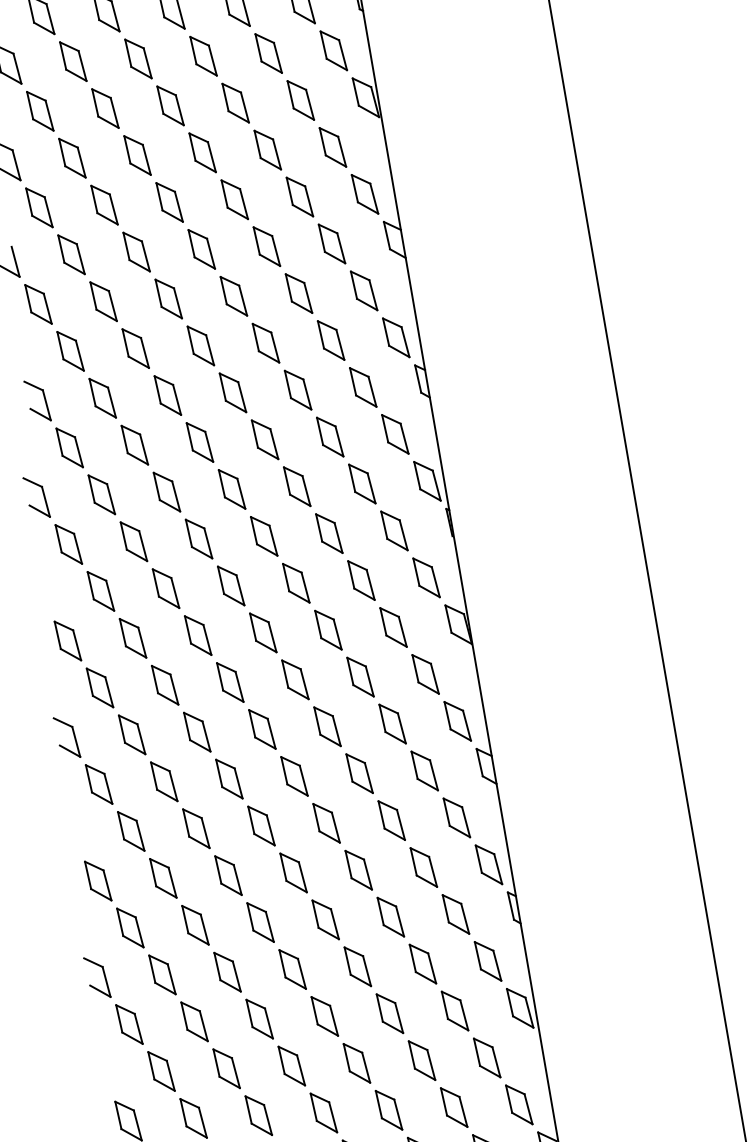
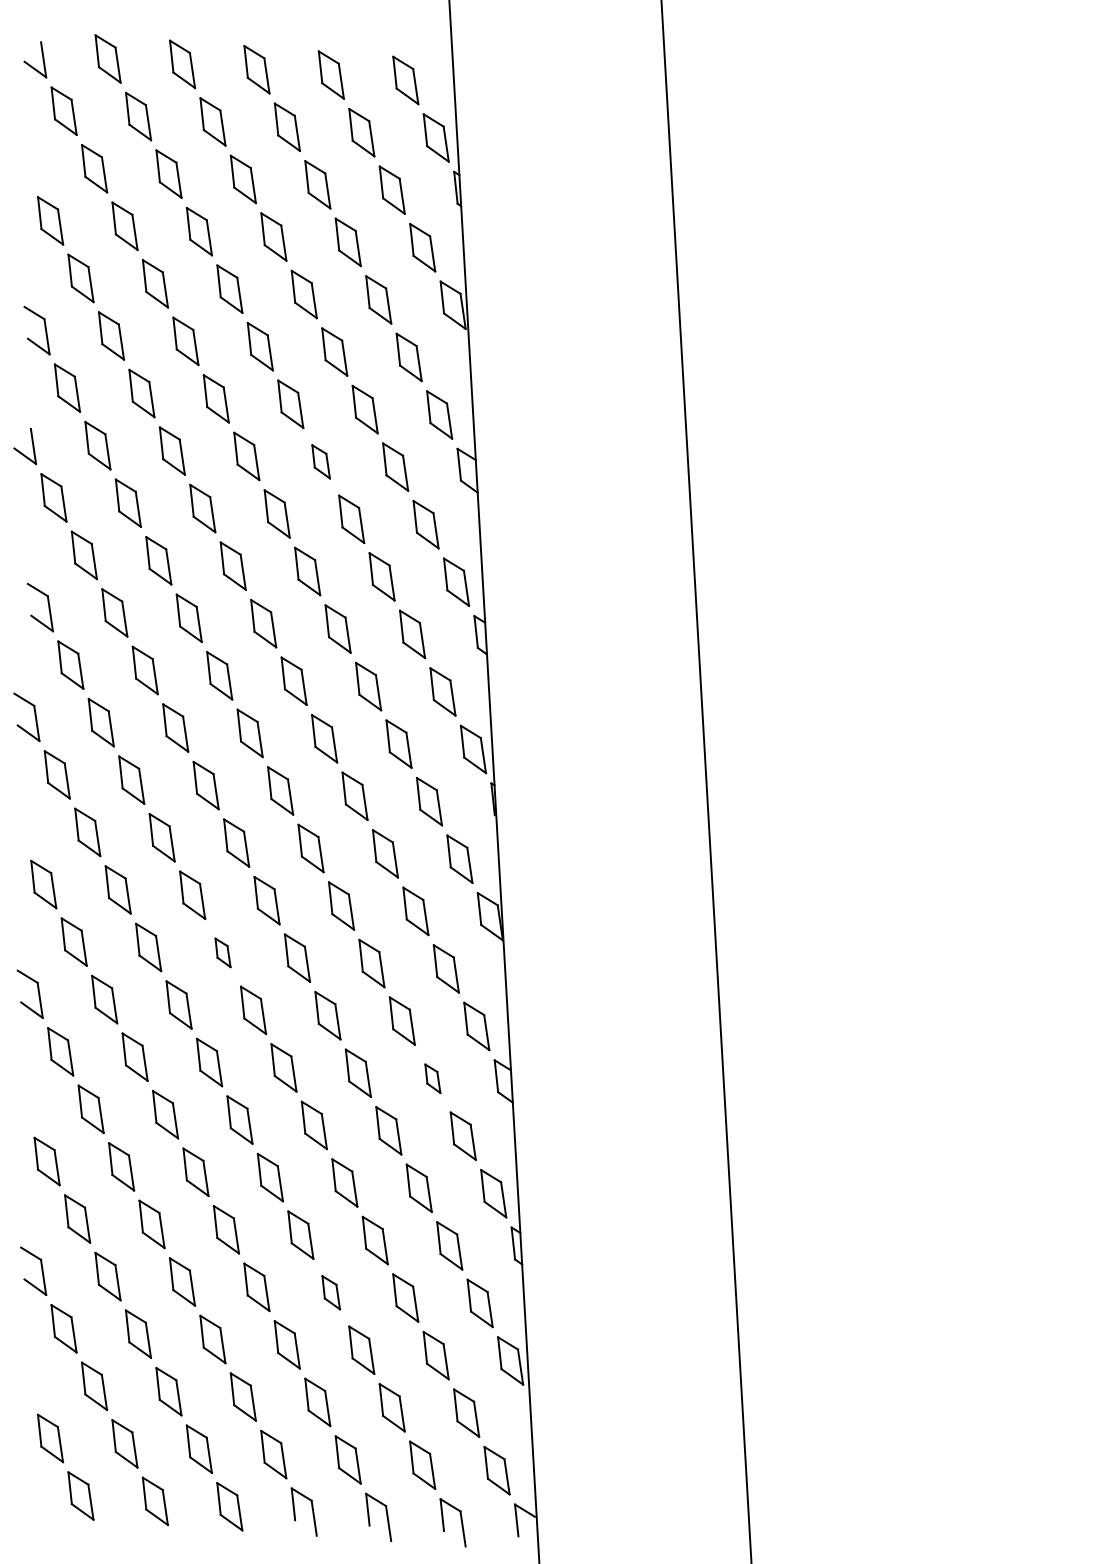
part: (266, 246) -> (320, 461), size x0.7
part: (229, 682) -> (222, 952), size x0.6
part: (424, 770) -> (432, 1078), size x0.6
part: (357, 966) -> (330, 1292), size x0.7

